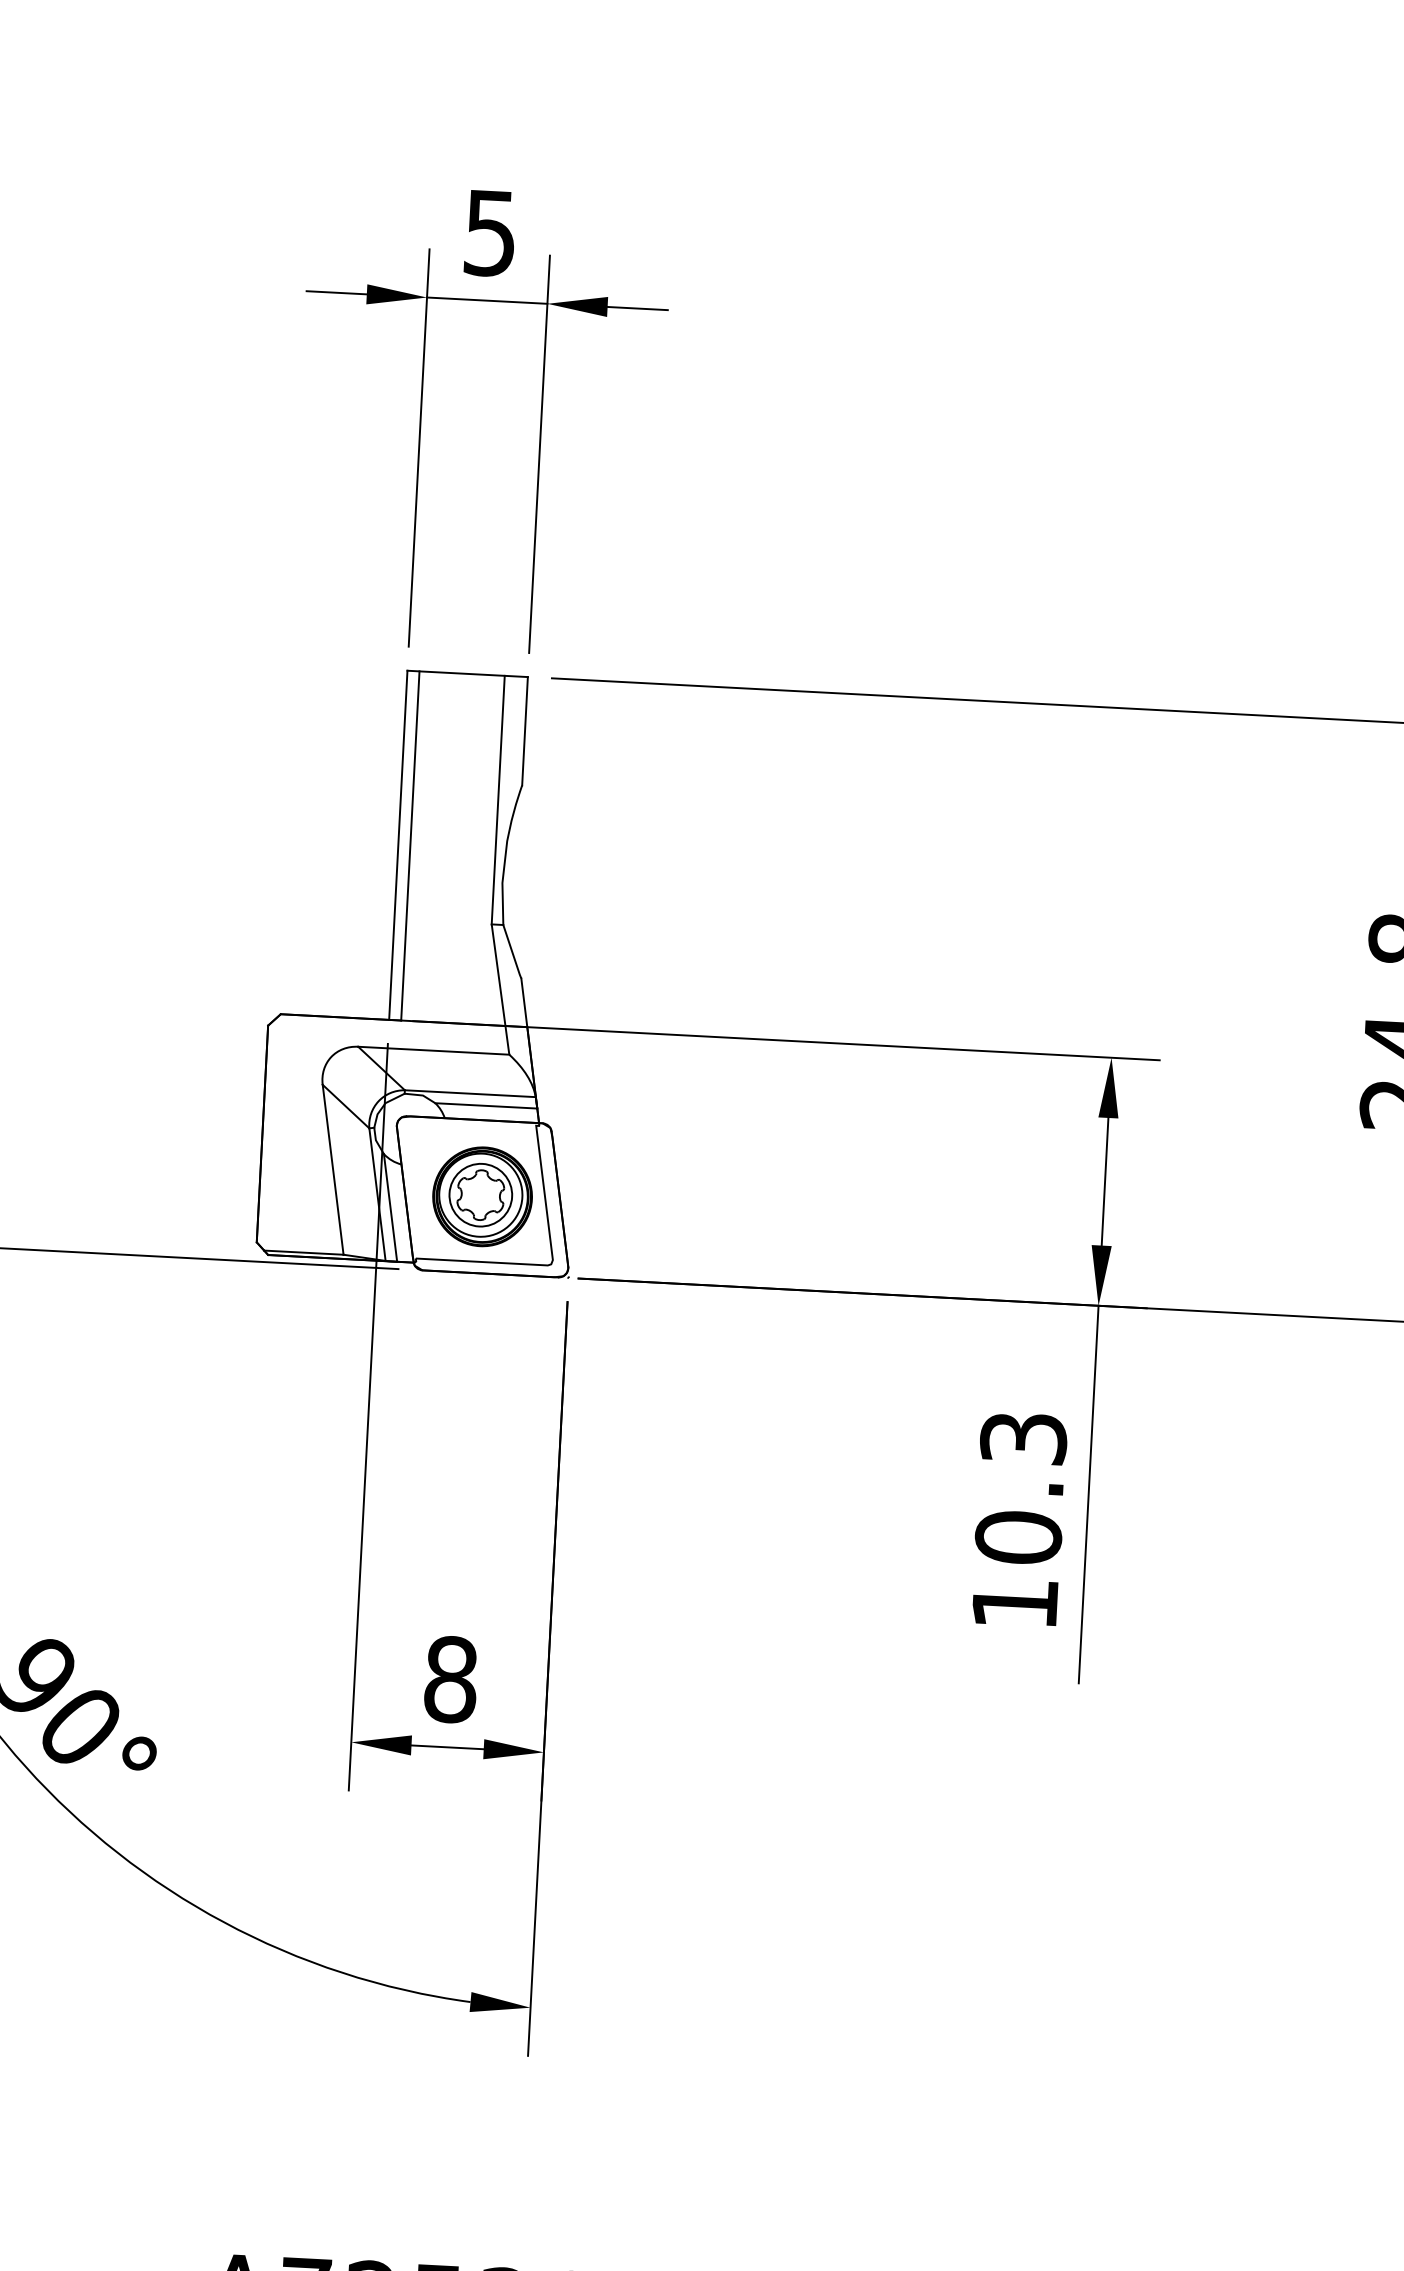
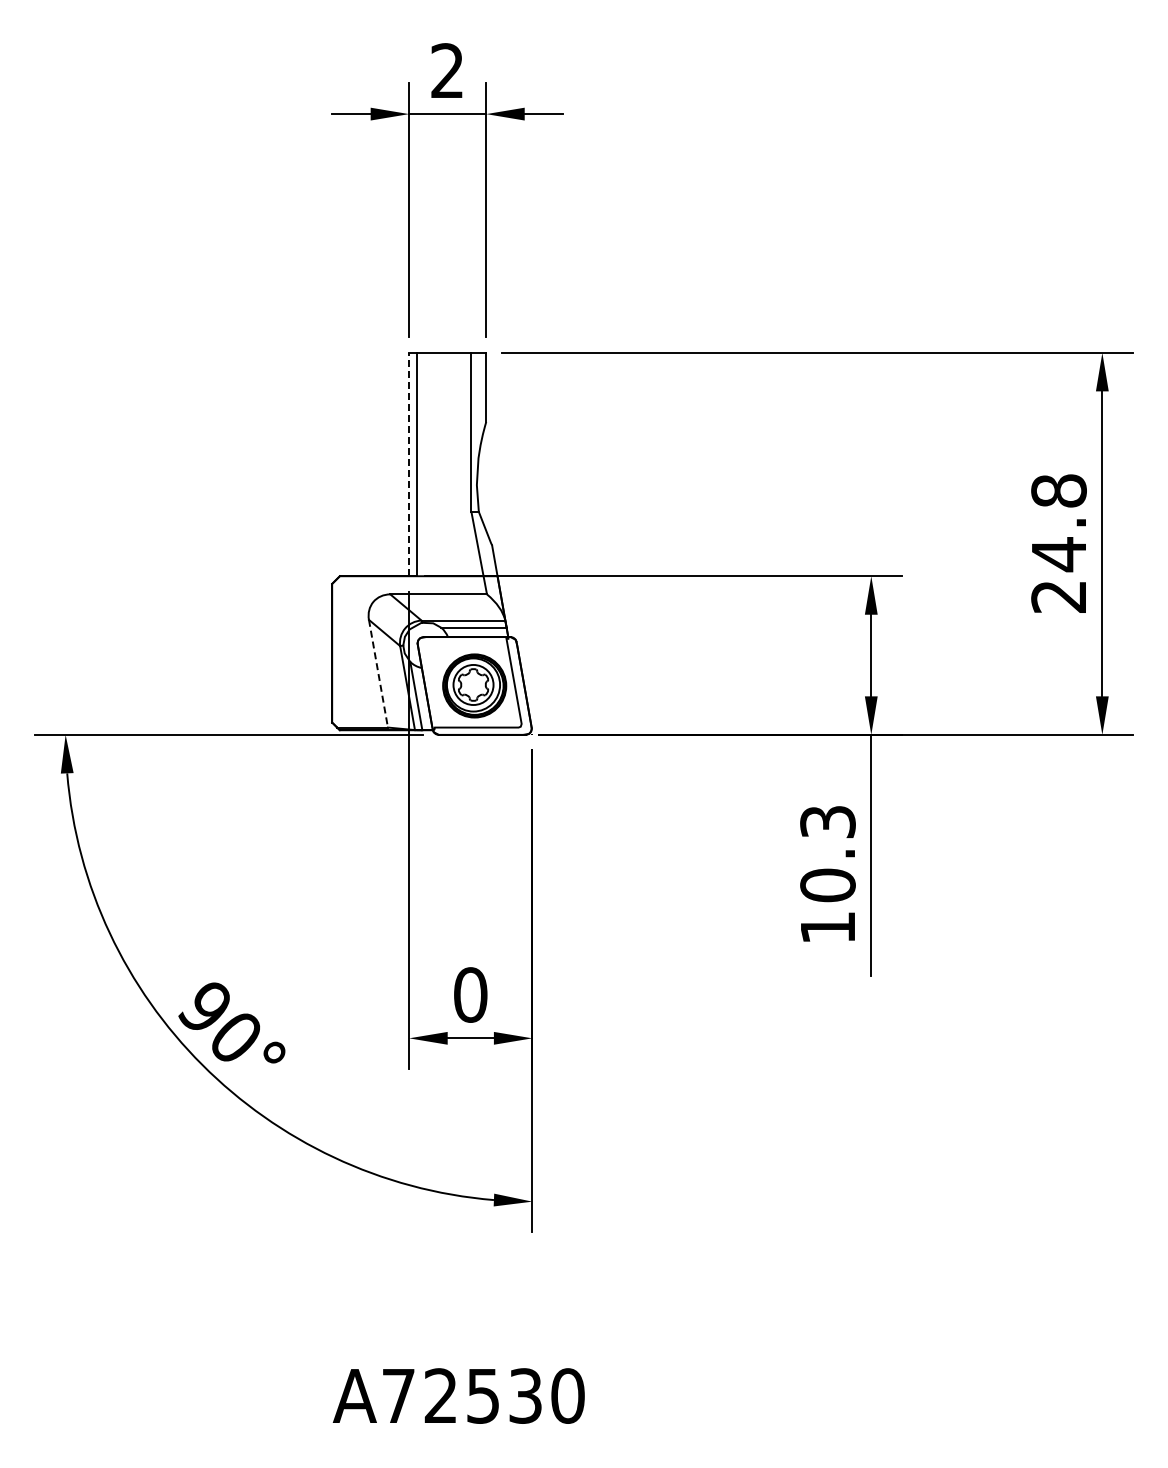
text: (488, 232) -> (446, 70), 5 -> 2
line: (398, 845) -> (409, 464), solid -> dashed
line: (333, 1169) -> (378, 673), solid -> dashed
text: (450, 1678) -> (470, 994), 8 -> 0

